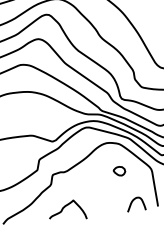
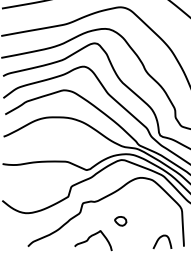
part: (119, 171) -> (120, 221), moved

